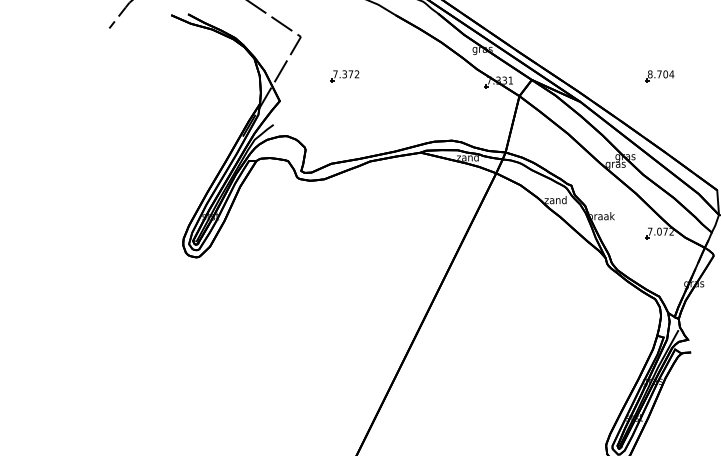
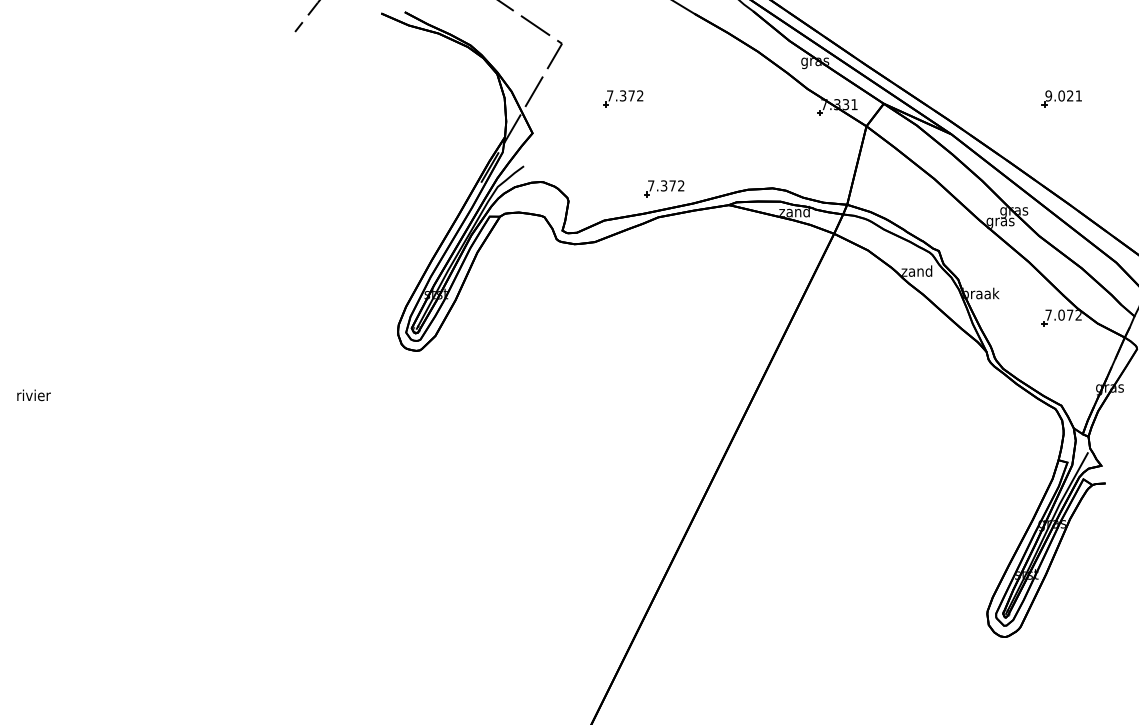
text: (660, 74) -> (1063, 95), 8.704 -> 9.021
part: (374, 140) -> (664, 188), added

